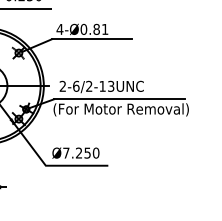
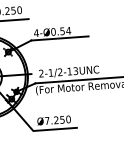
text: (100, 28) -> (65, 30), 4-Ø0.81 -> 4-Ø0.54
text: (76, 85) -> (51, 72), 2-6/2-13UNC -> 2-1/2-13UNC

